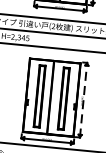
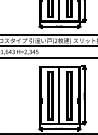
line: (83, 100) -> (84, 95), dashed -> solid

